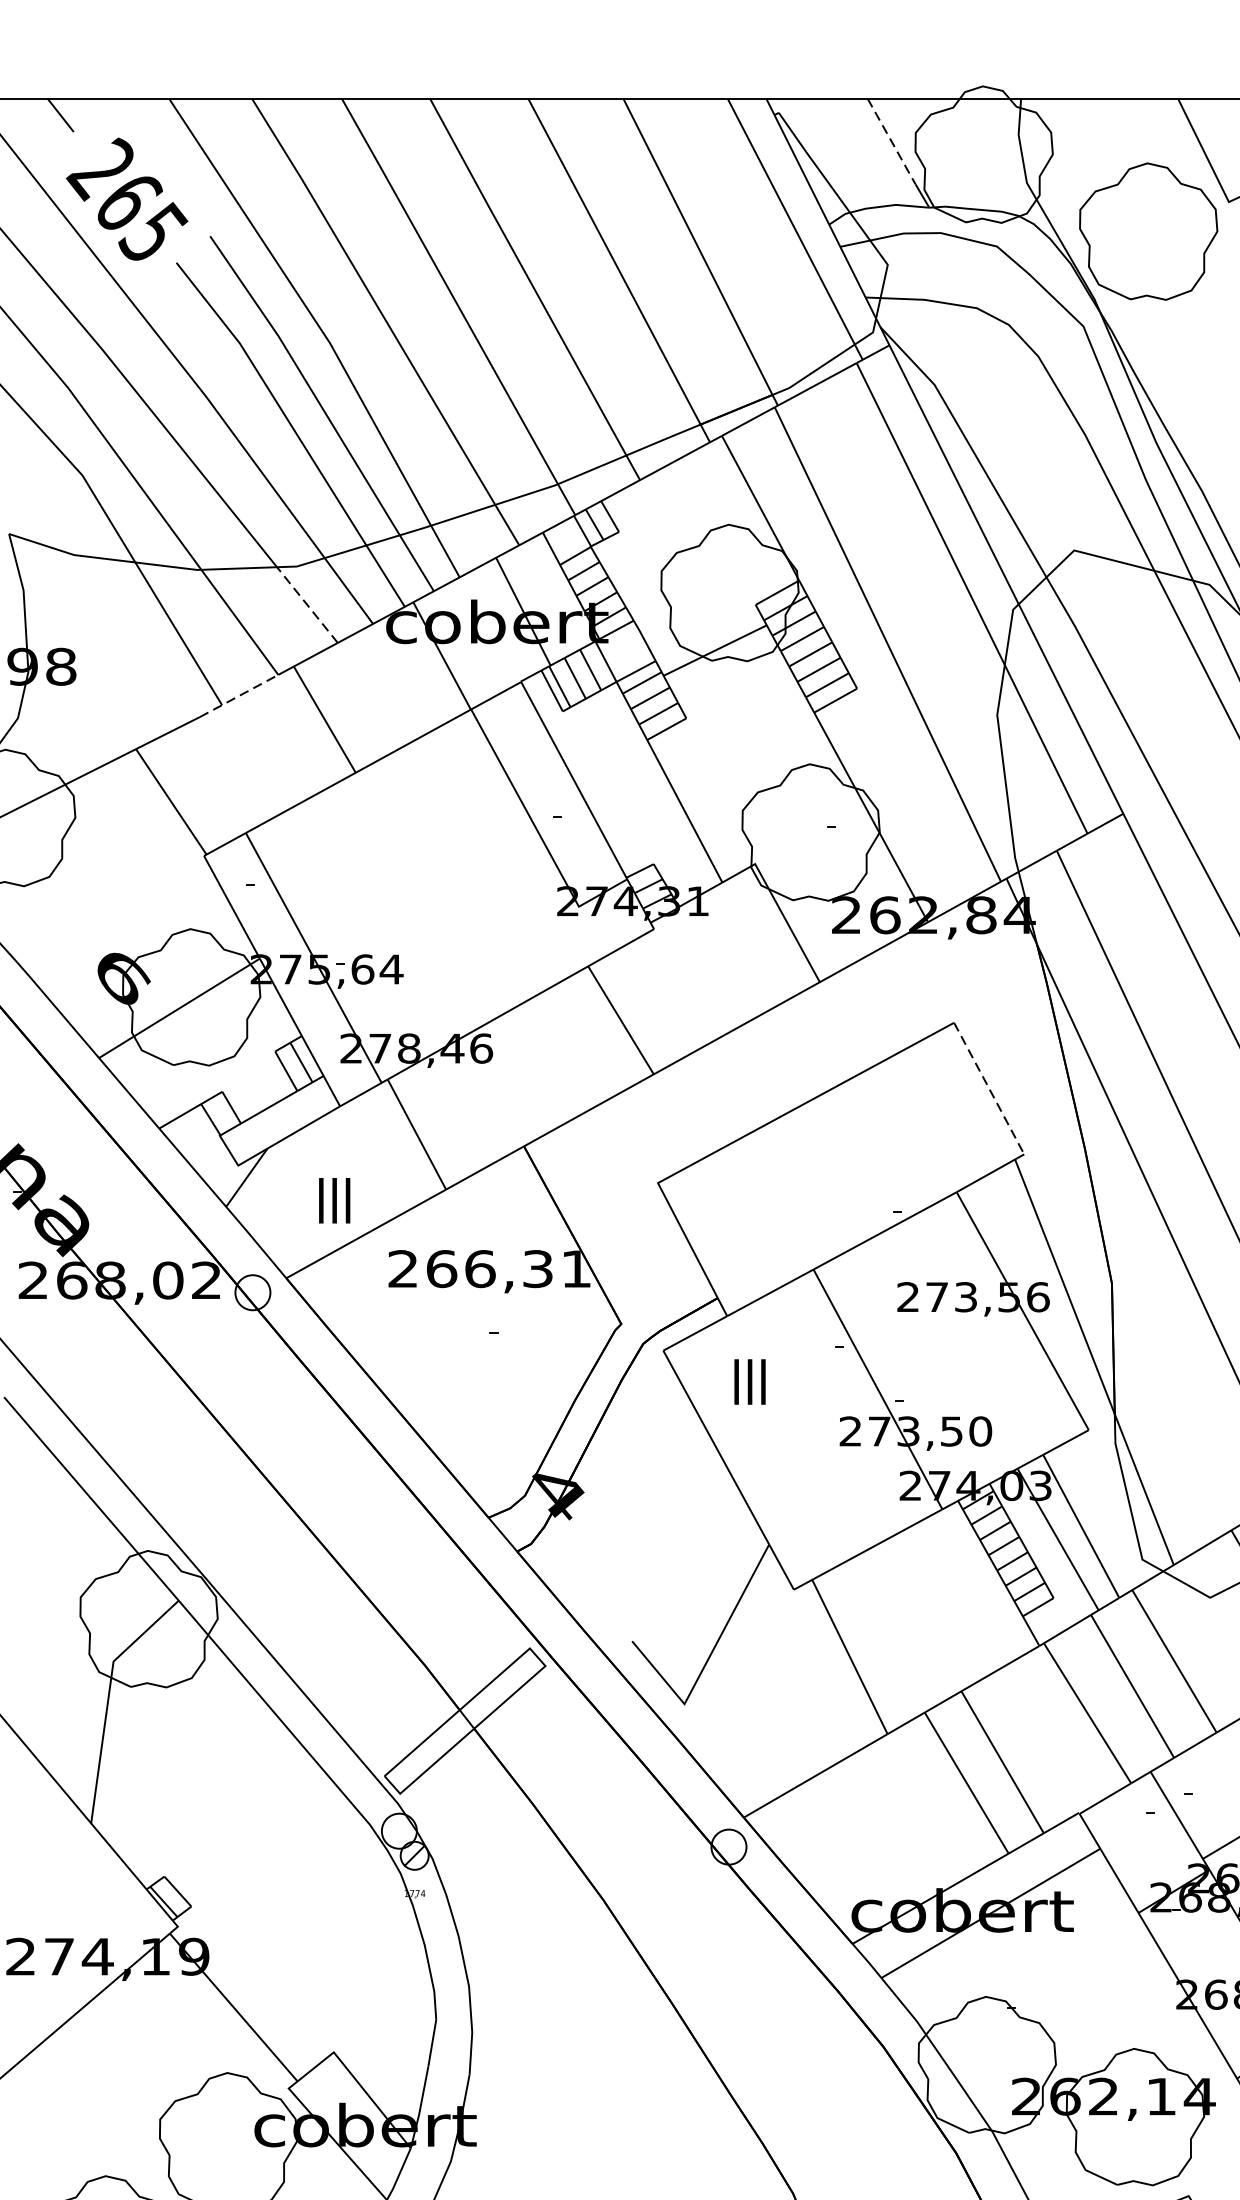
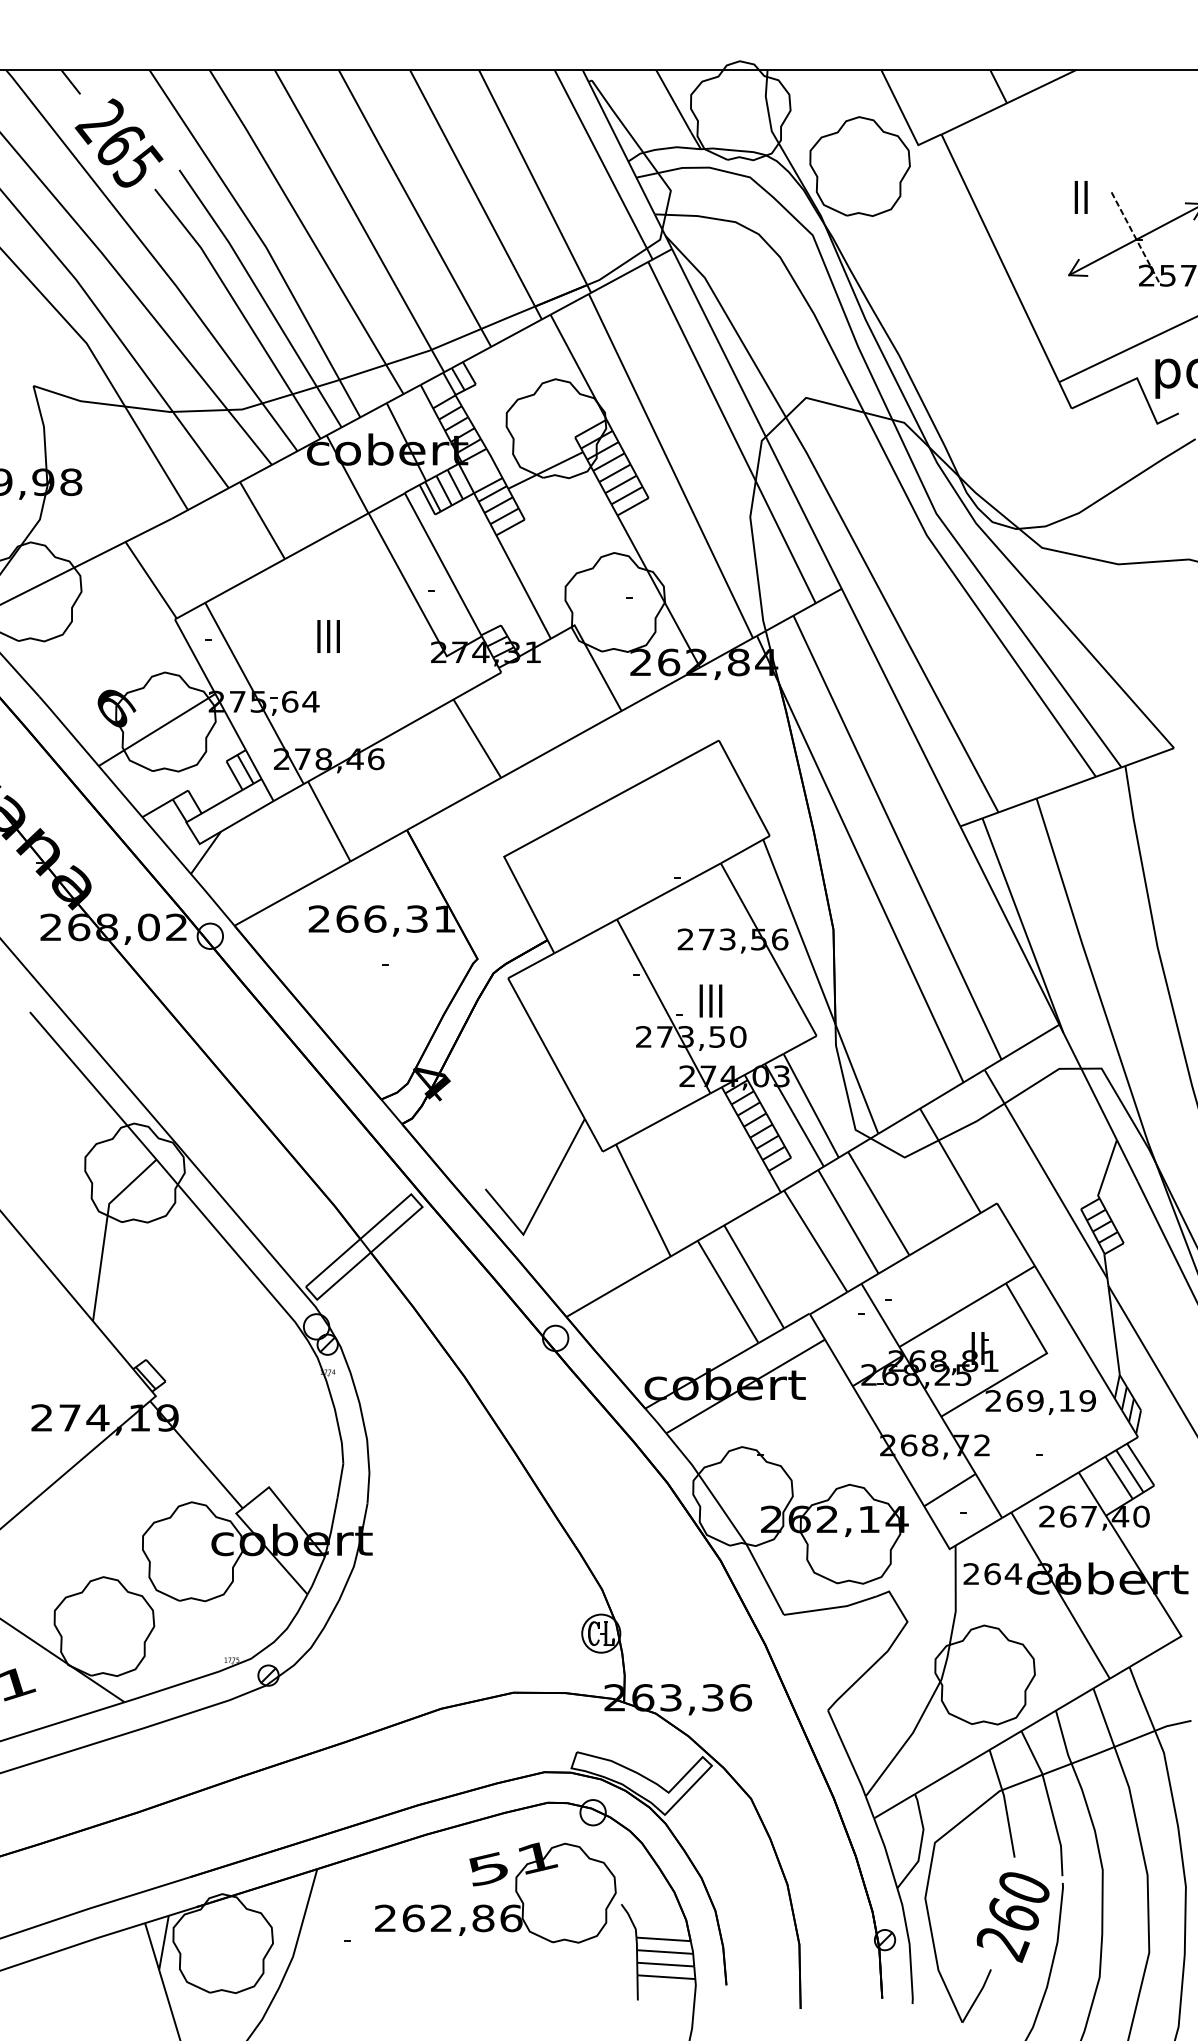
line: (891, 141) -> (673, 101), dashed -> solid
line: (306, 605) -> (249, 437), dashed -> solid
line: (239, 696) -> (200, 503), dashed -> solid
line: (989, 1088) -> (744, 788), dashed -> solid
text: (334, 1200) -> (328, 636), moved
text: (749, 1381) -> (710, 1000), moved

